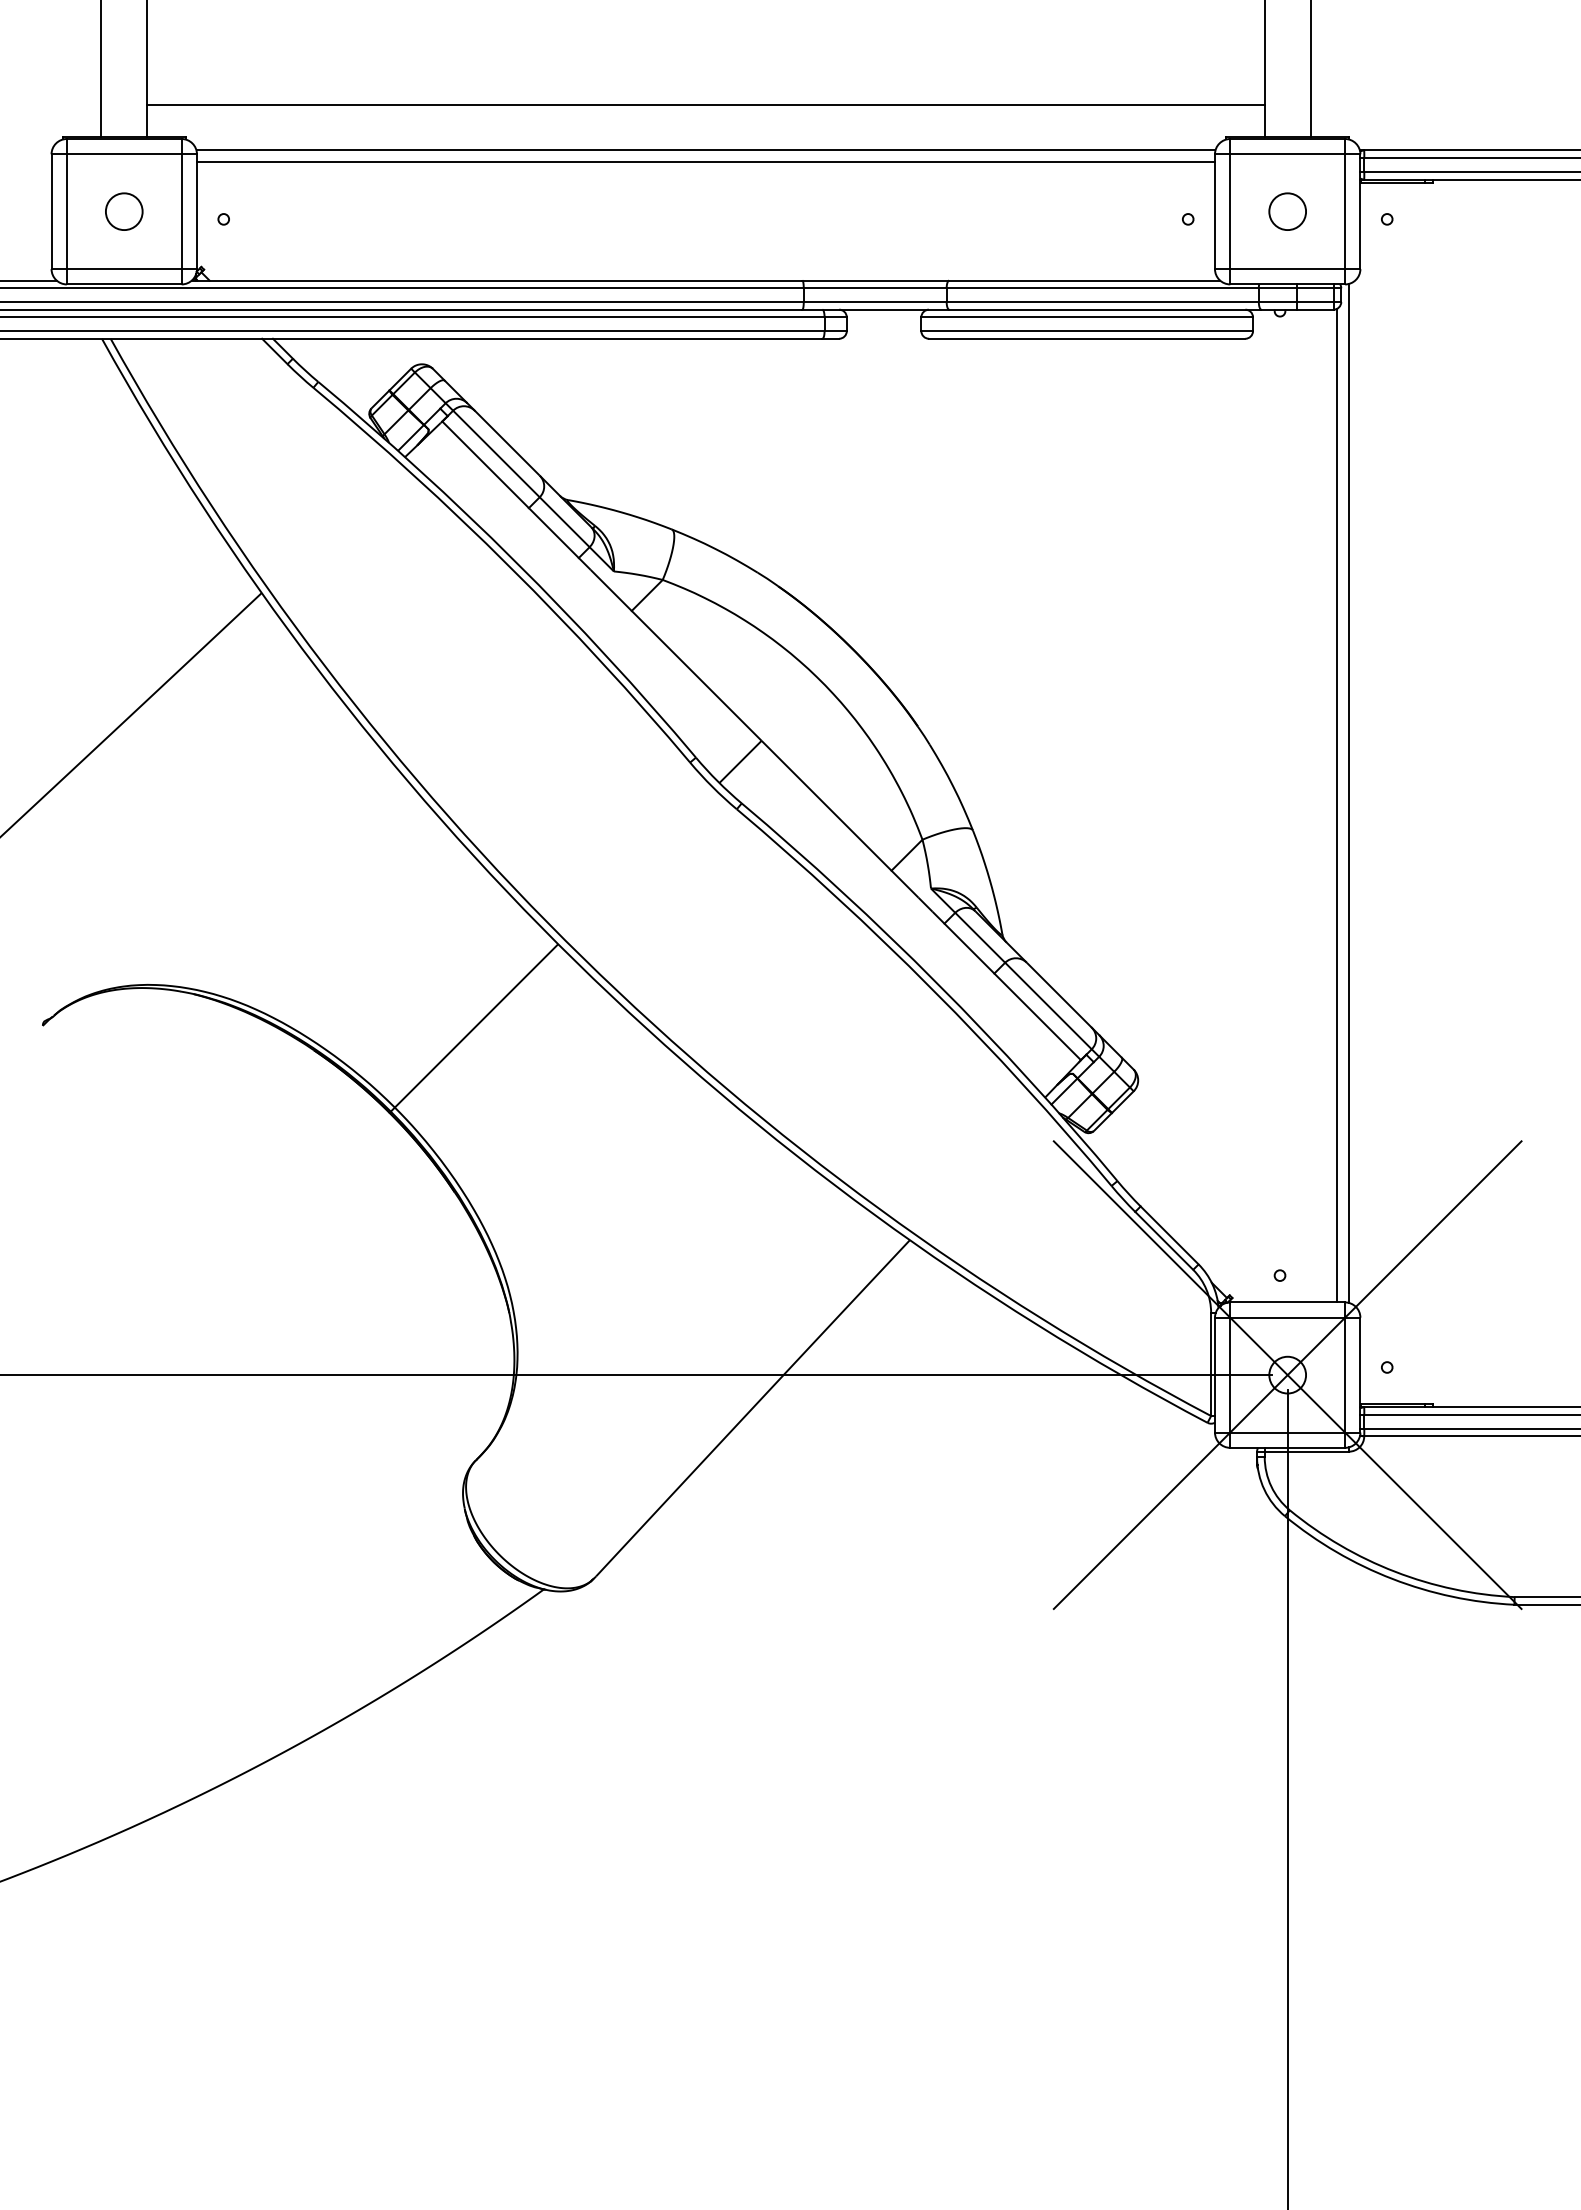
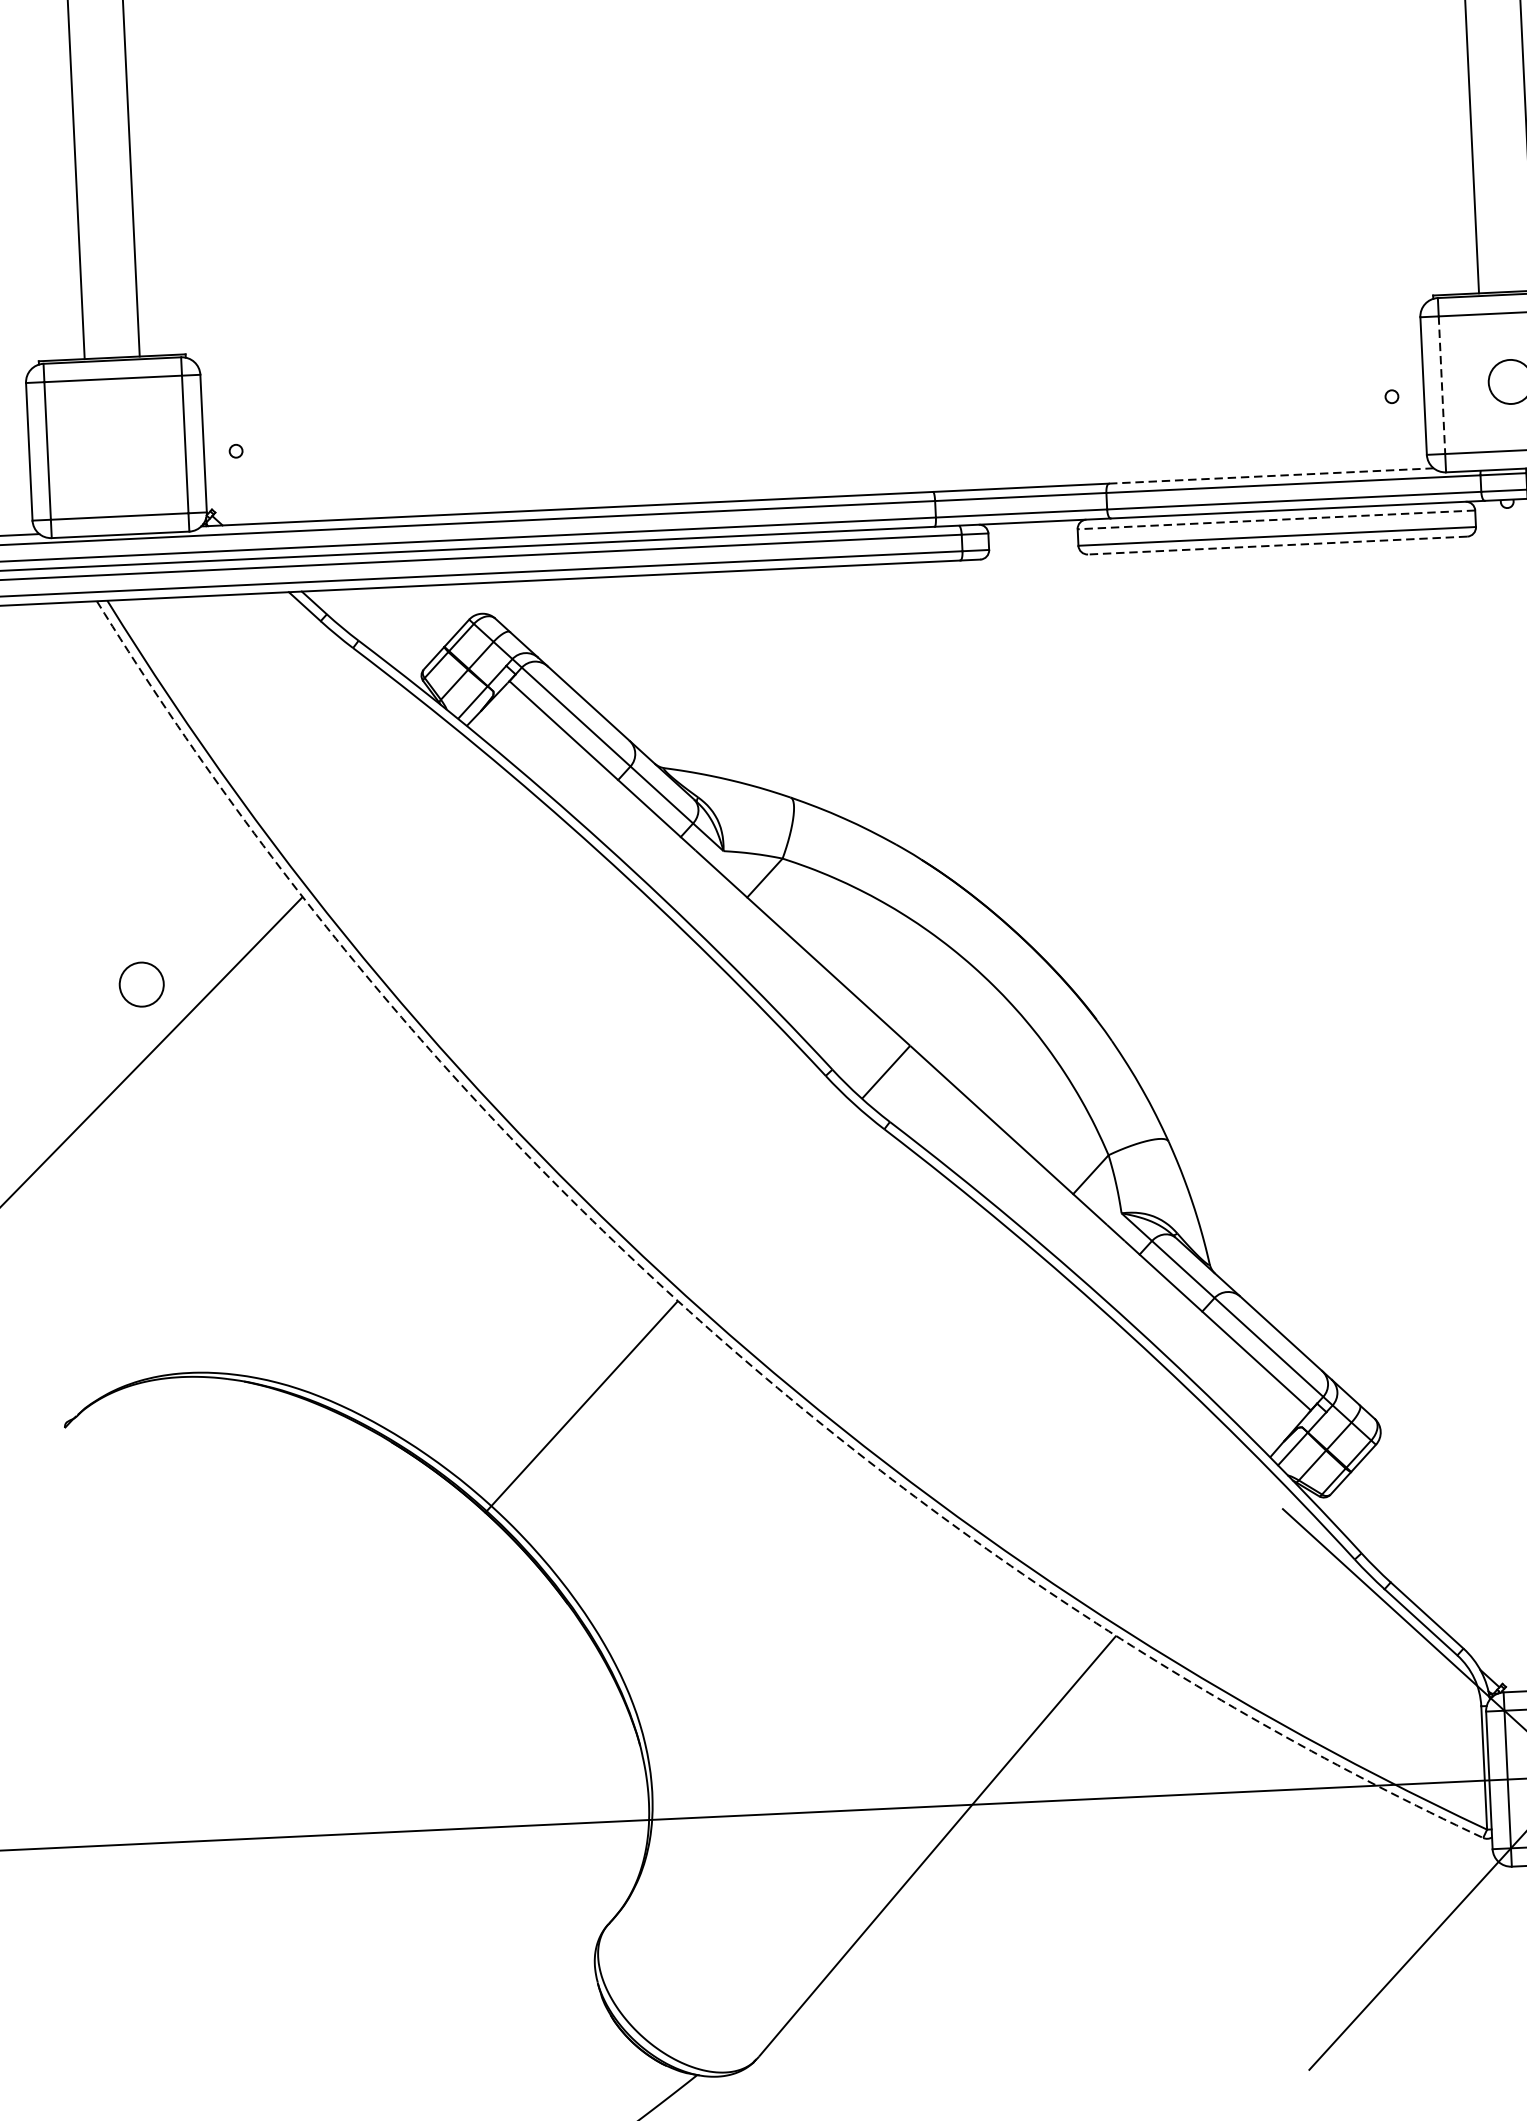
line: (705, 104) -> (806, 286), removed
line: (705, 150) -> (809, 341), removed
line: (705, 162) -> (810, 355), removed
circle: (124, 211) -> (142, 984), moved
line: (1230, 212) -> (1442, 386), solid -> dashed
line: (1085, 280) -> (1272, 475), solid -> dashed
line: (1087, 317) -> (1276, 520), solid -> dashed
line: (1086, 338) -> (1276, 545), solid -> dashed
arc: (575, 961) -> (699, 1320), solid -> dashed

